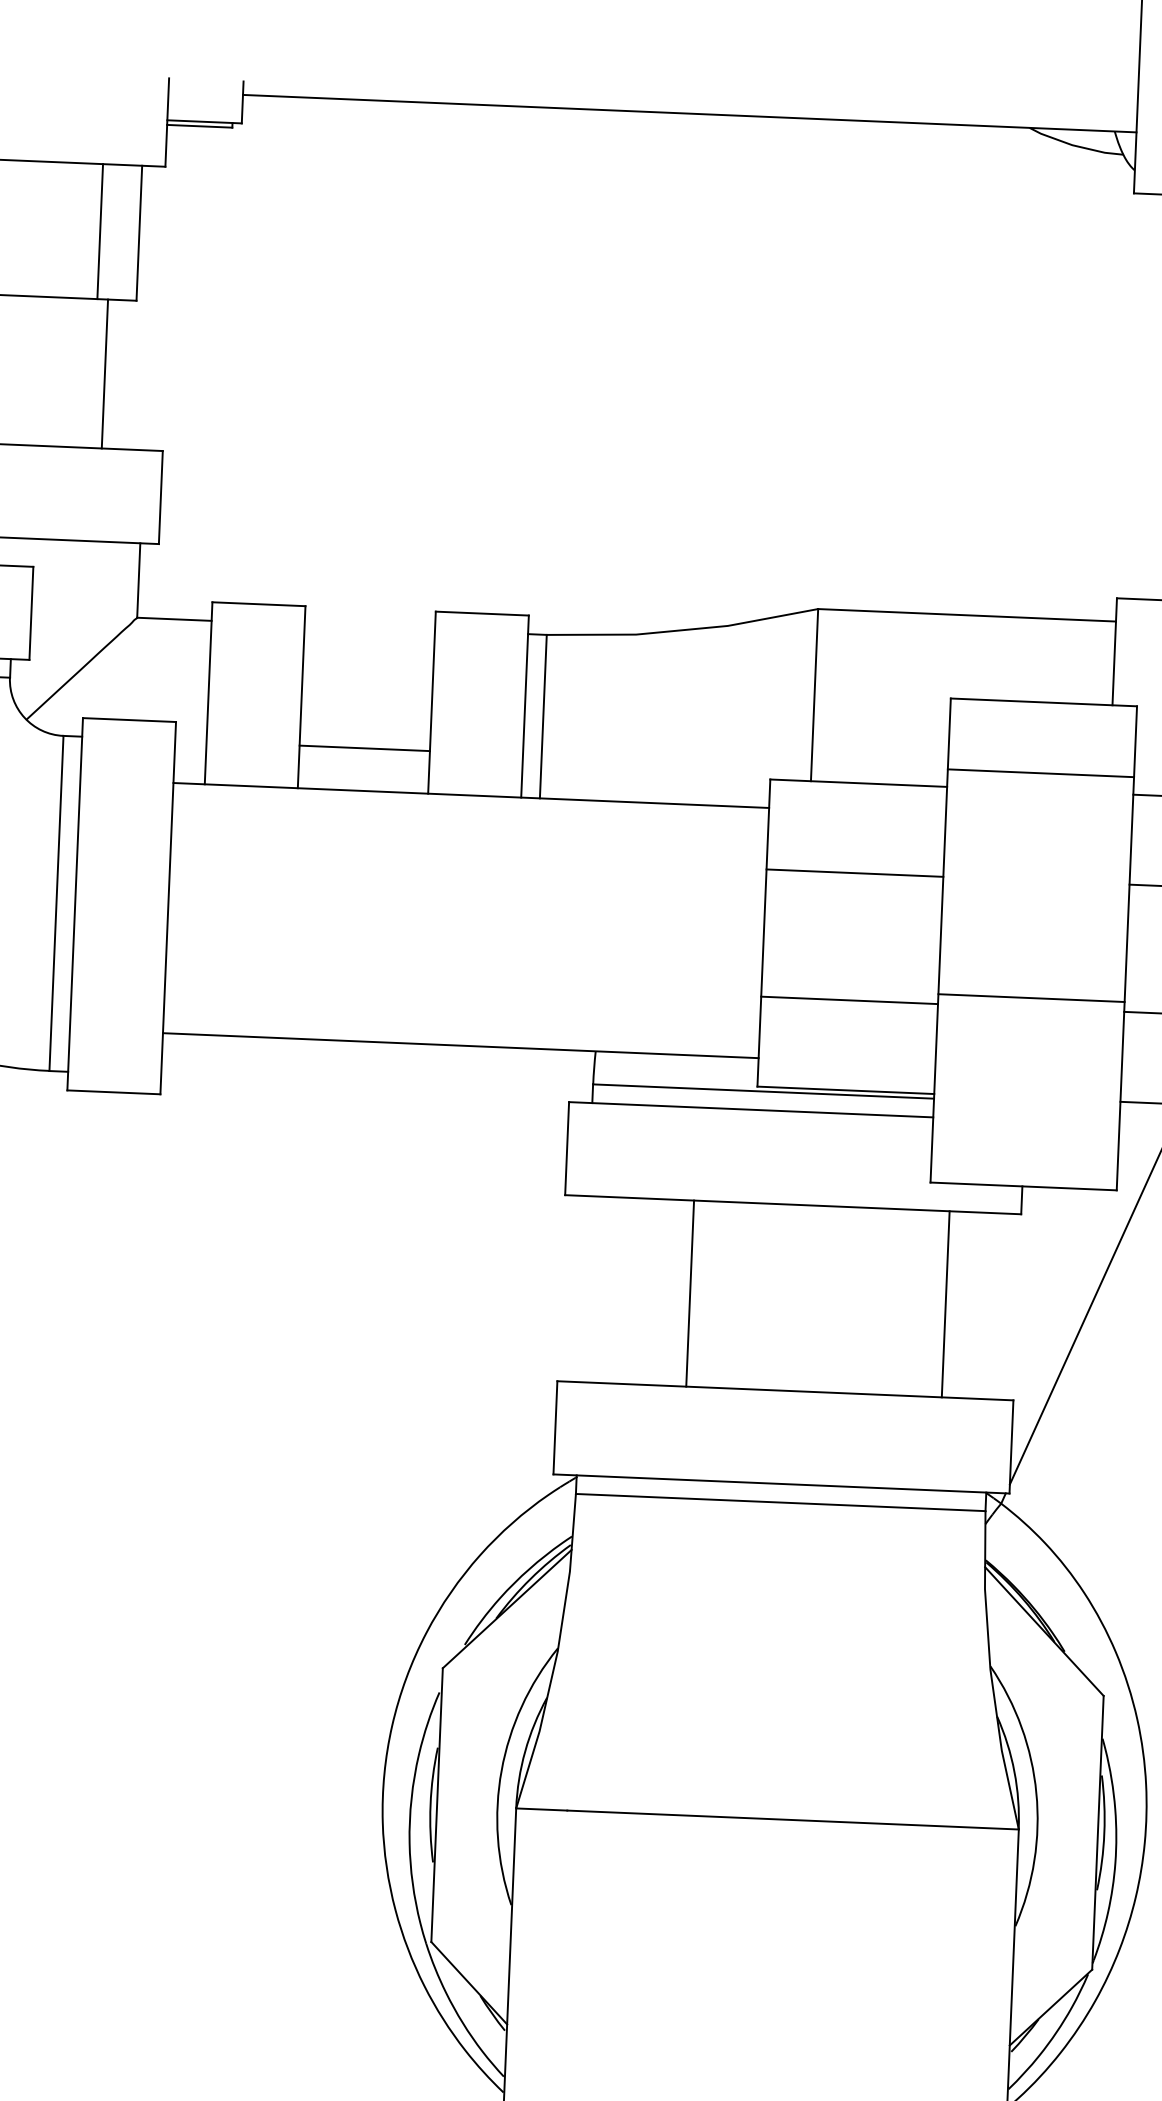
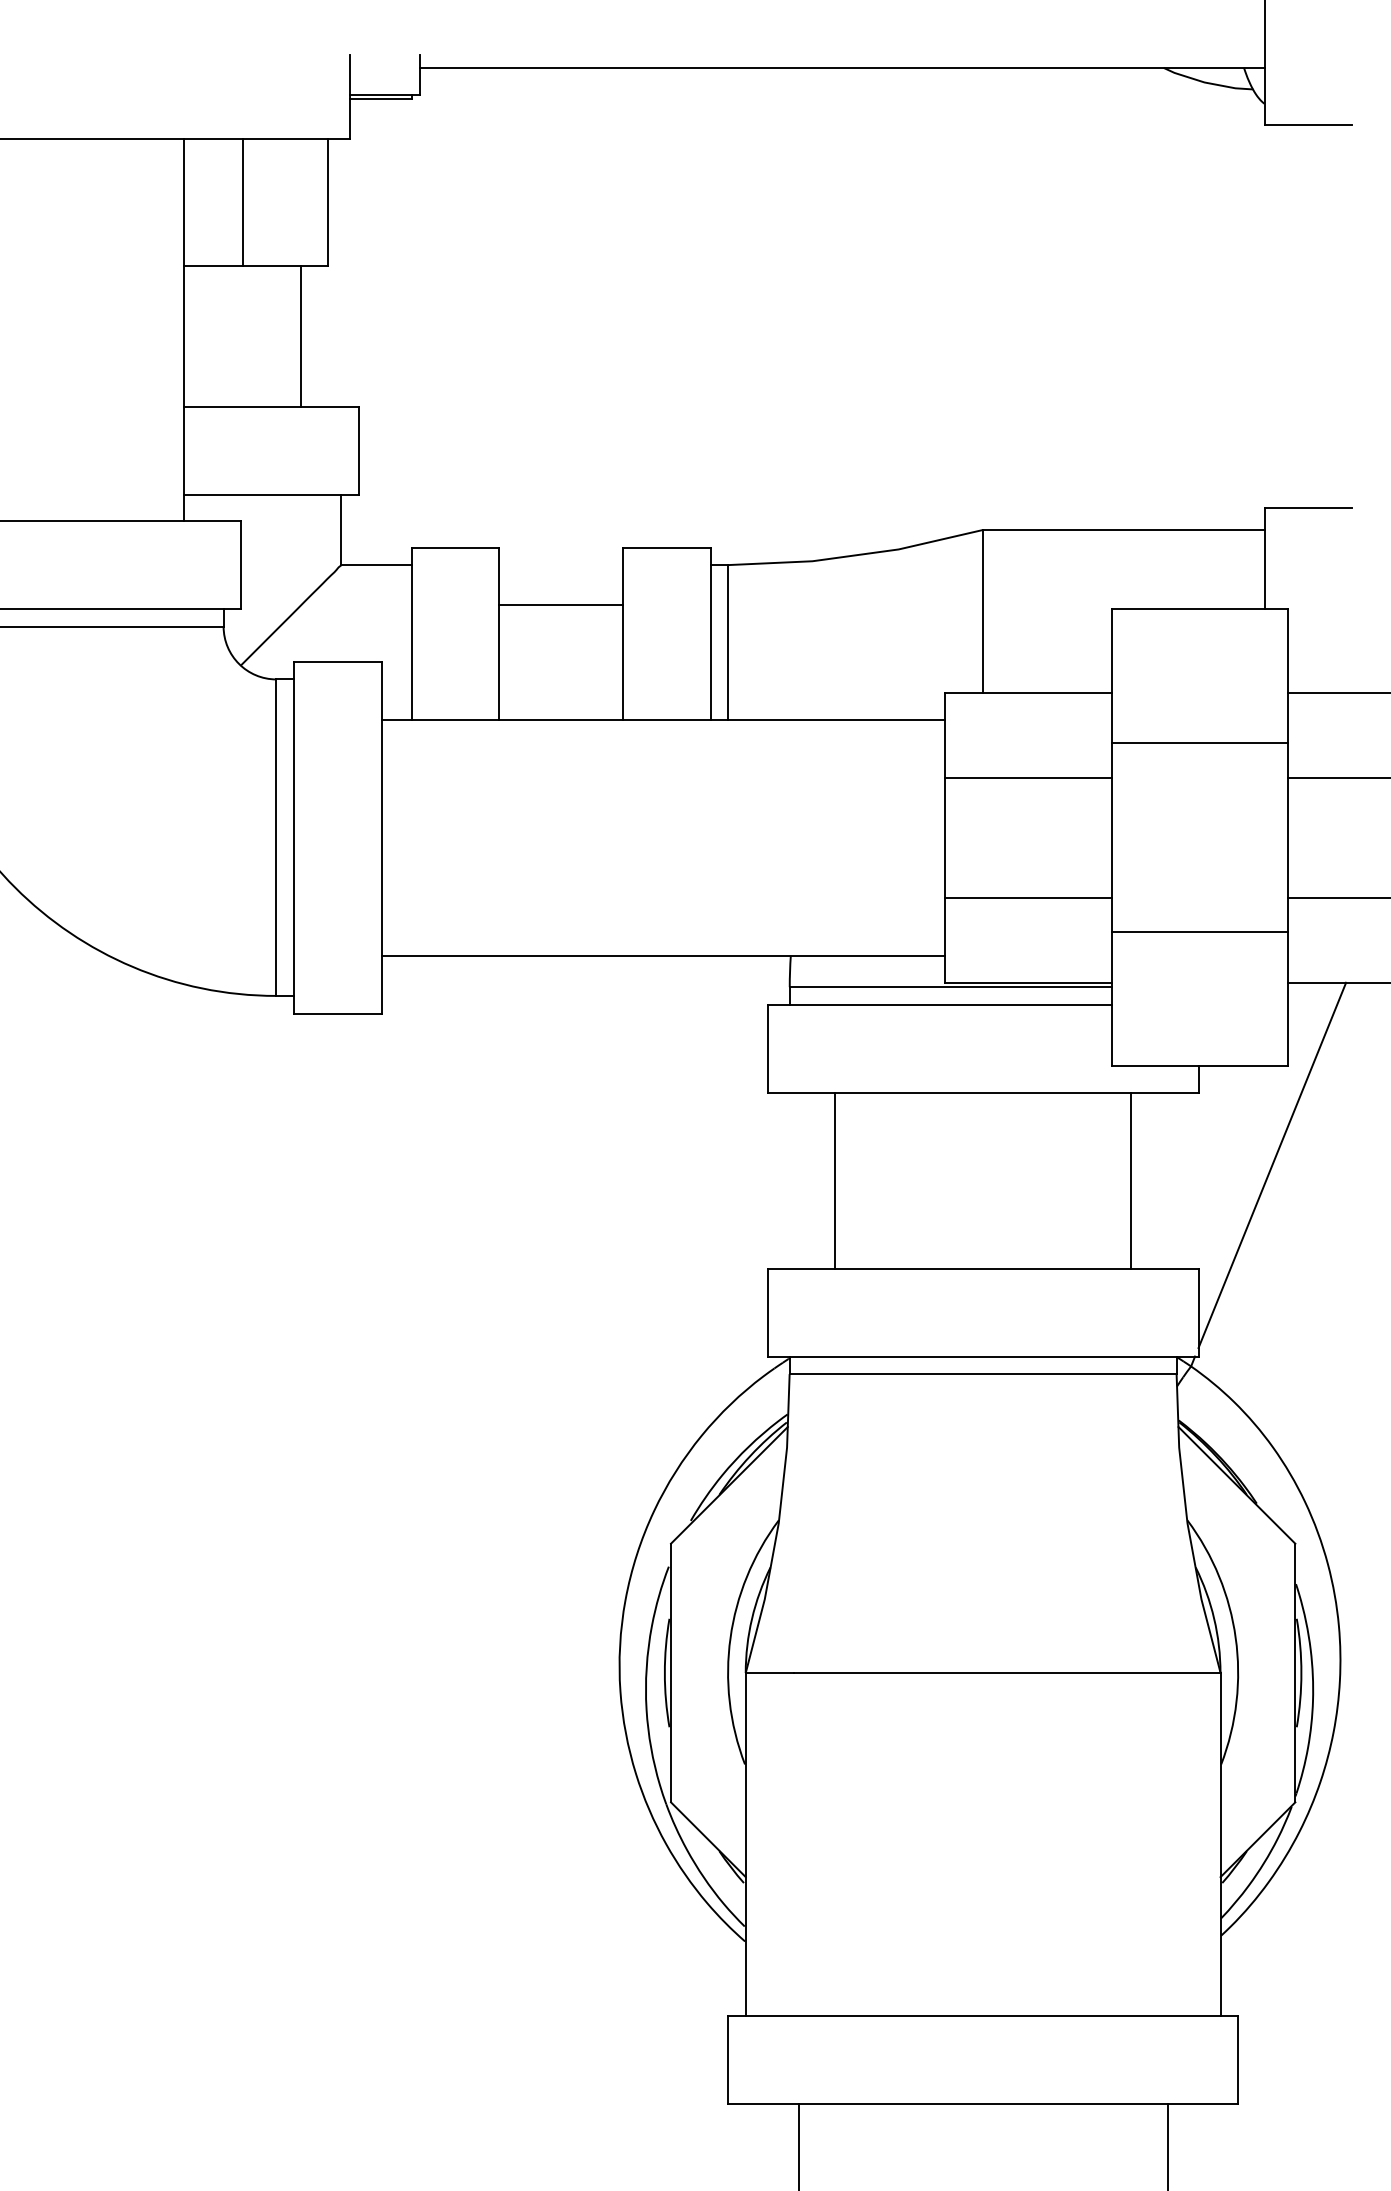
line: (100, 231) -> (243, 202), moved
line: (364, 748) -> (560, 605), moved
line: (1040, 773) -> (1199, 743), moved
line: (1031, 998) -> (1199, 932), moved
line: (690, 1293) -> (835, 1180), moved

